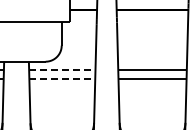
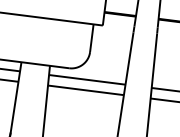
line: (62, 69) -> (87, 79), dashed -> solid
line: (62, 78) -> (86, 90), dashed -> solid

